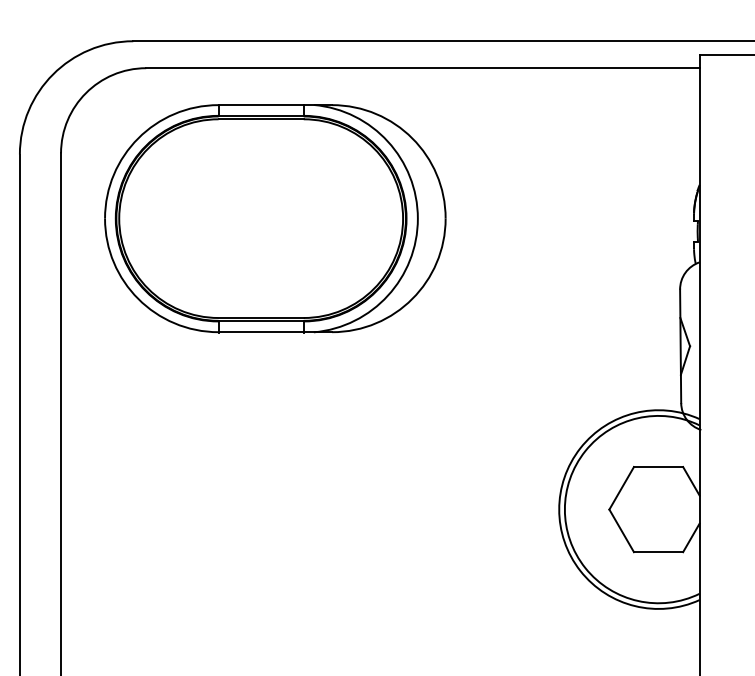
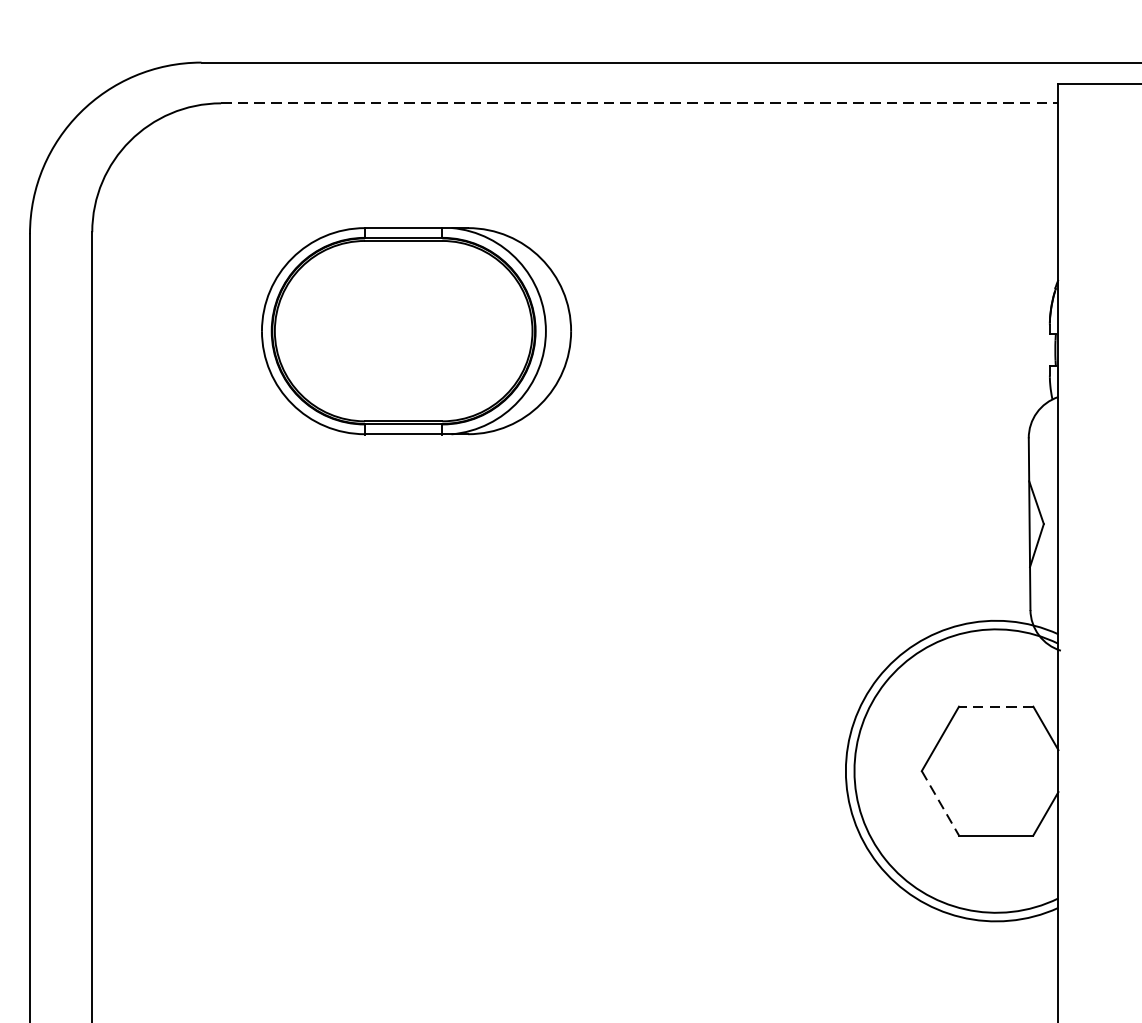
line: (422, 68) -> (639, 103), solid -> dashed
part: (275, 218) -> (416, 330), size x0.6
line: (658, 467) -> (996, 707), solid -> dashed
line: (621, 530) -> (940, 802), solid -> dashed

